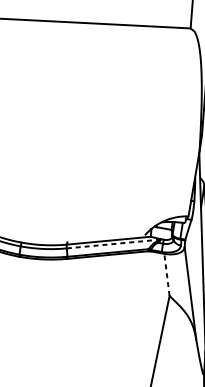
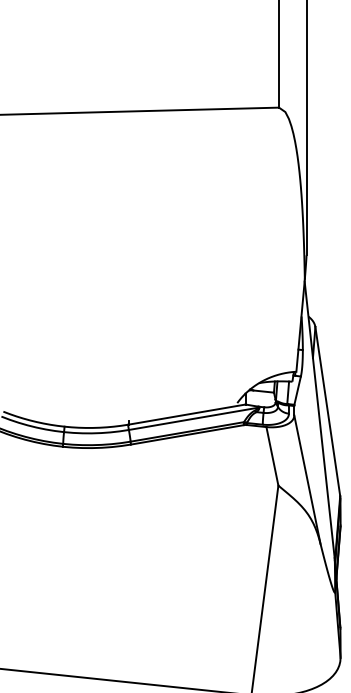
line: (113, 243) -> (193, 418), dashed -> solid
line: (167, 275) -> (272, 456), dashed -> solid

